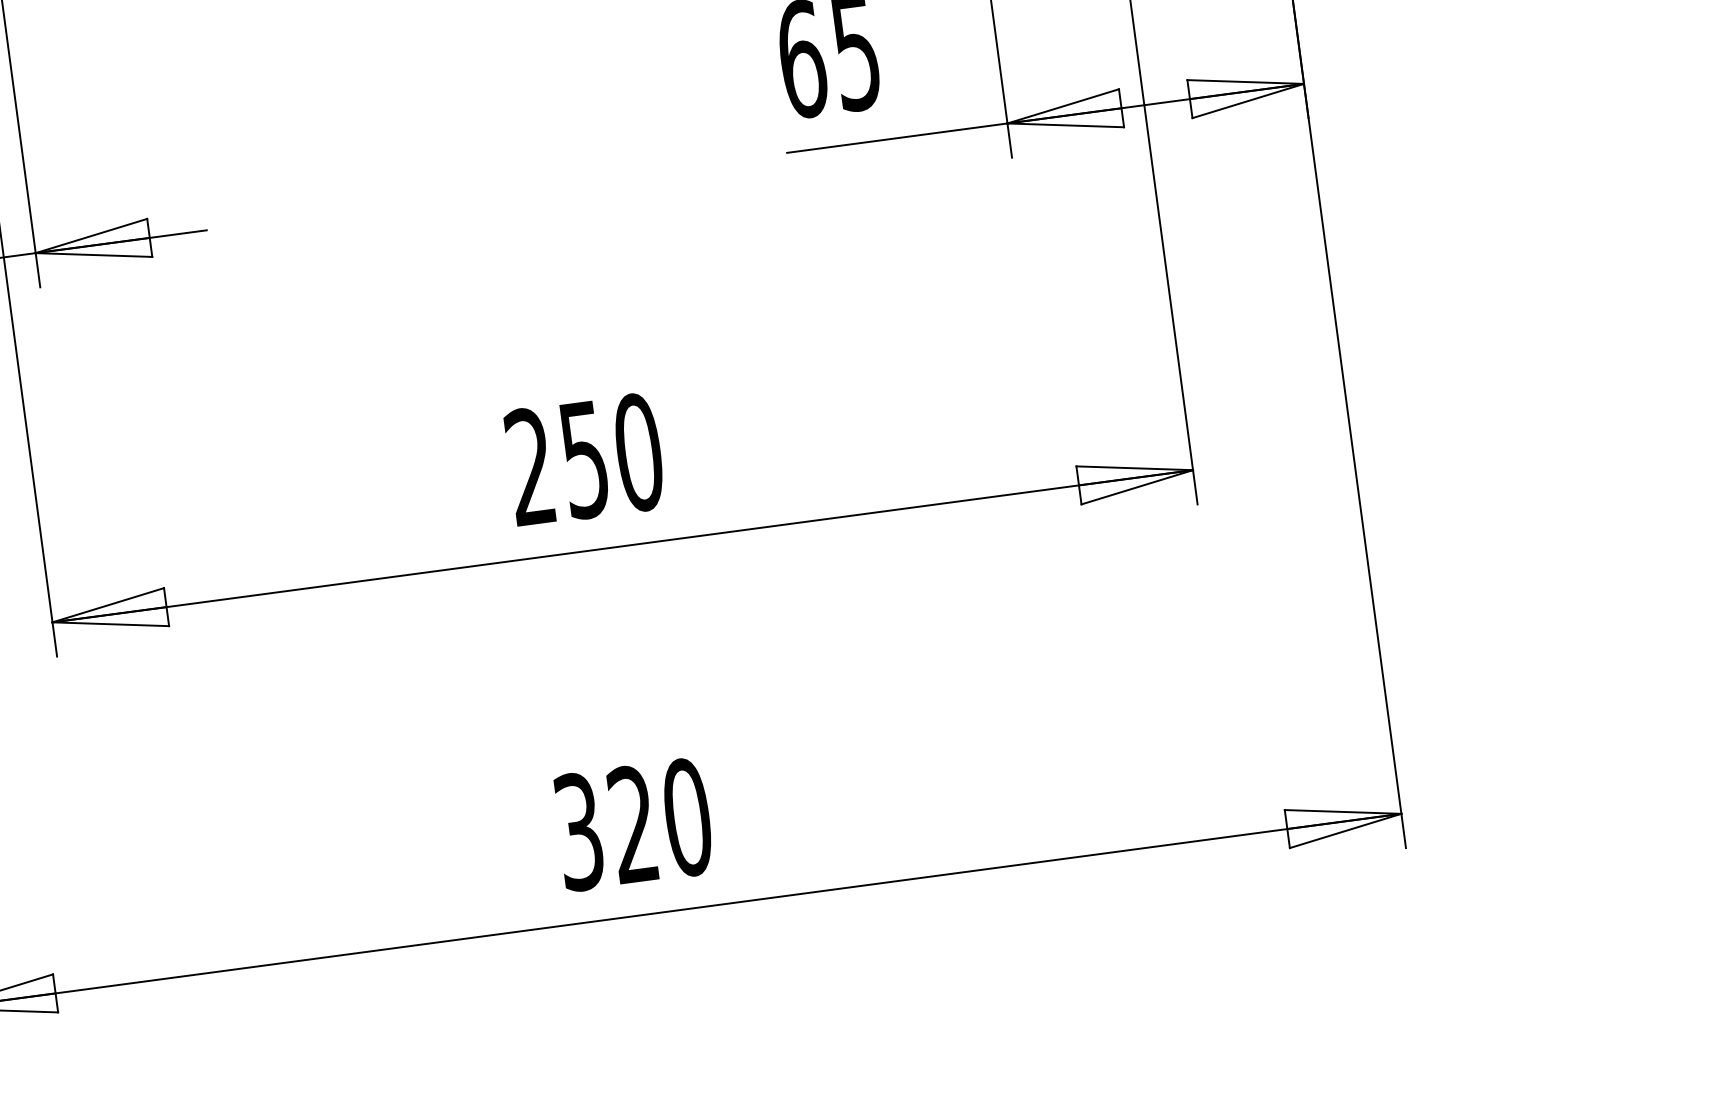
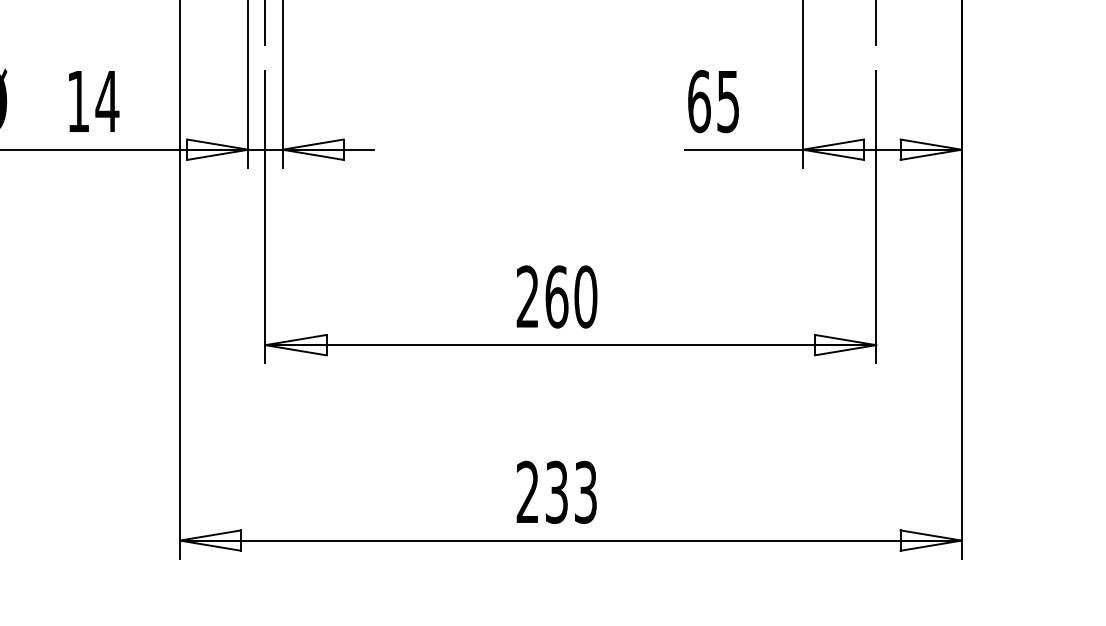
text: (583, 458) -> (556, 296), 250 -> 260
text: (632, 823) -> (556, 491), 320 -> 233

